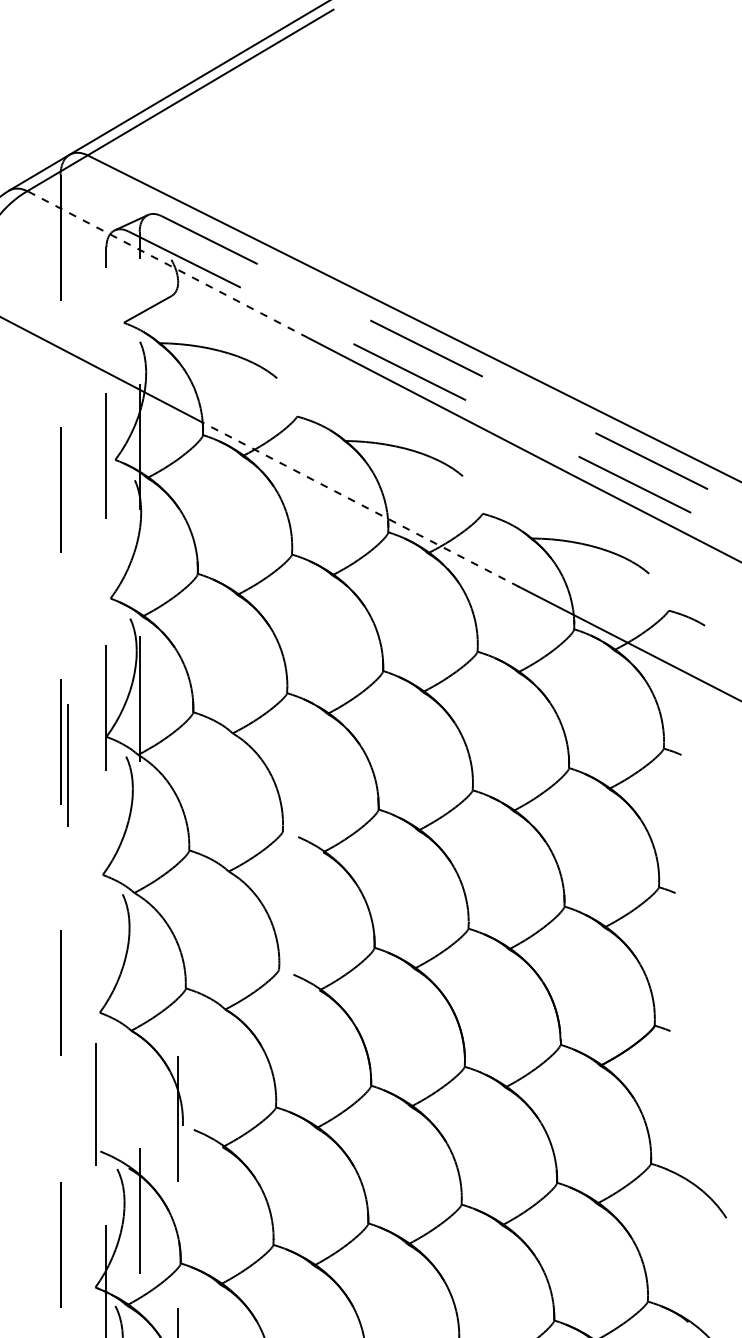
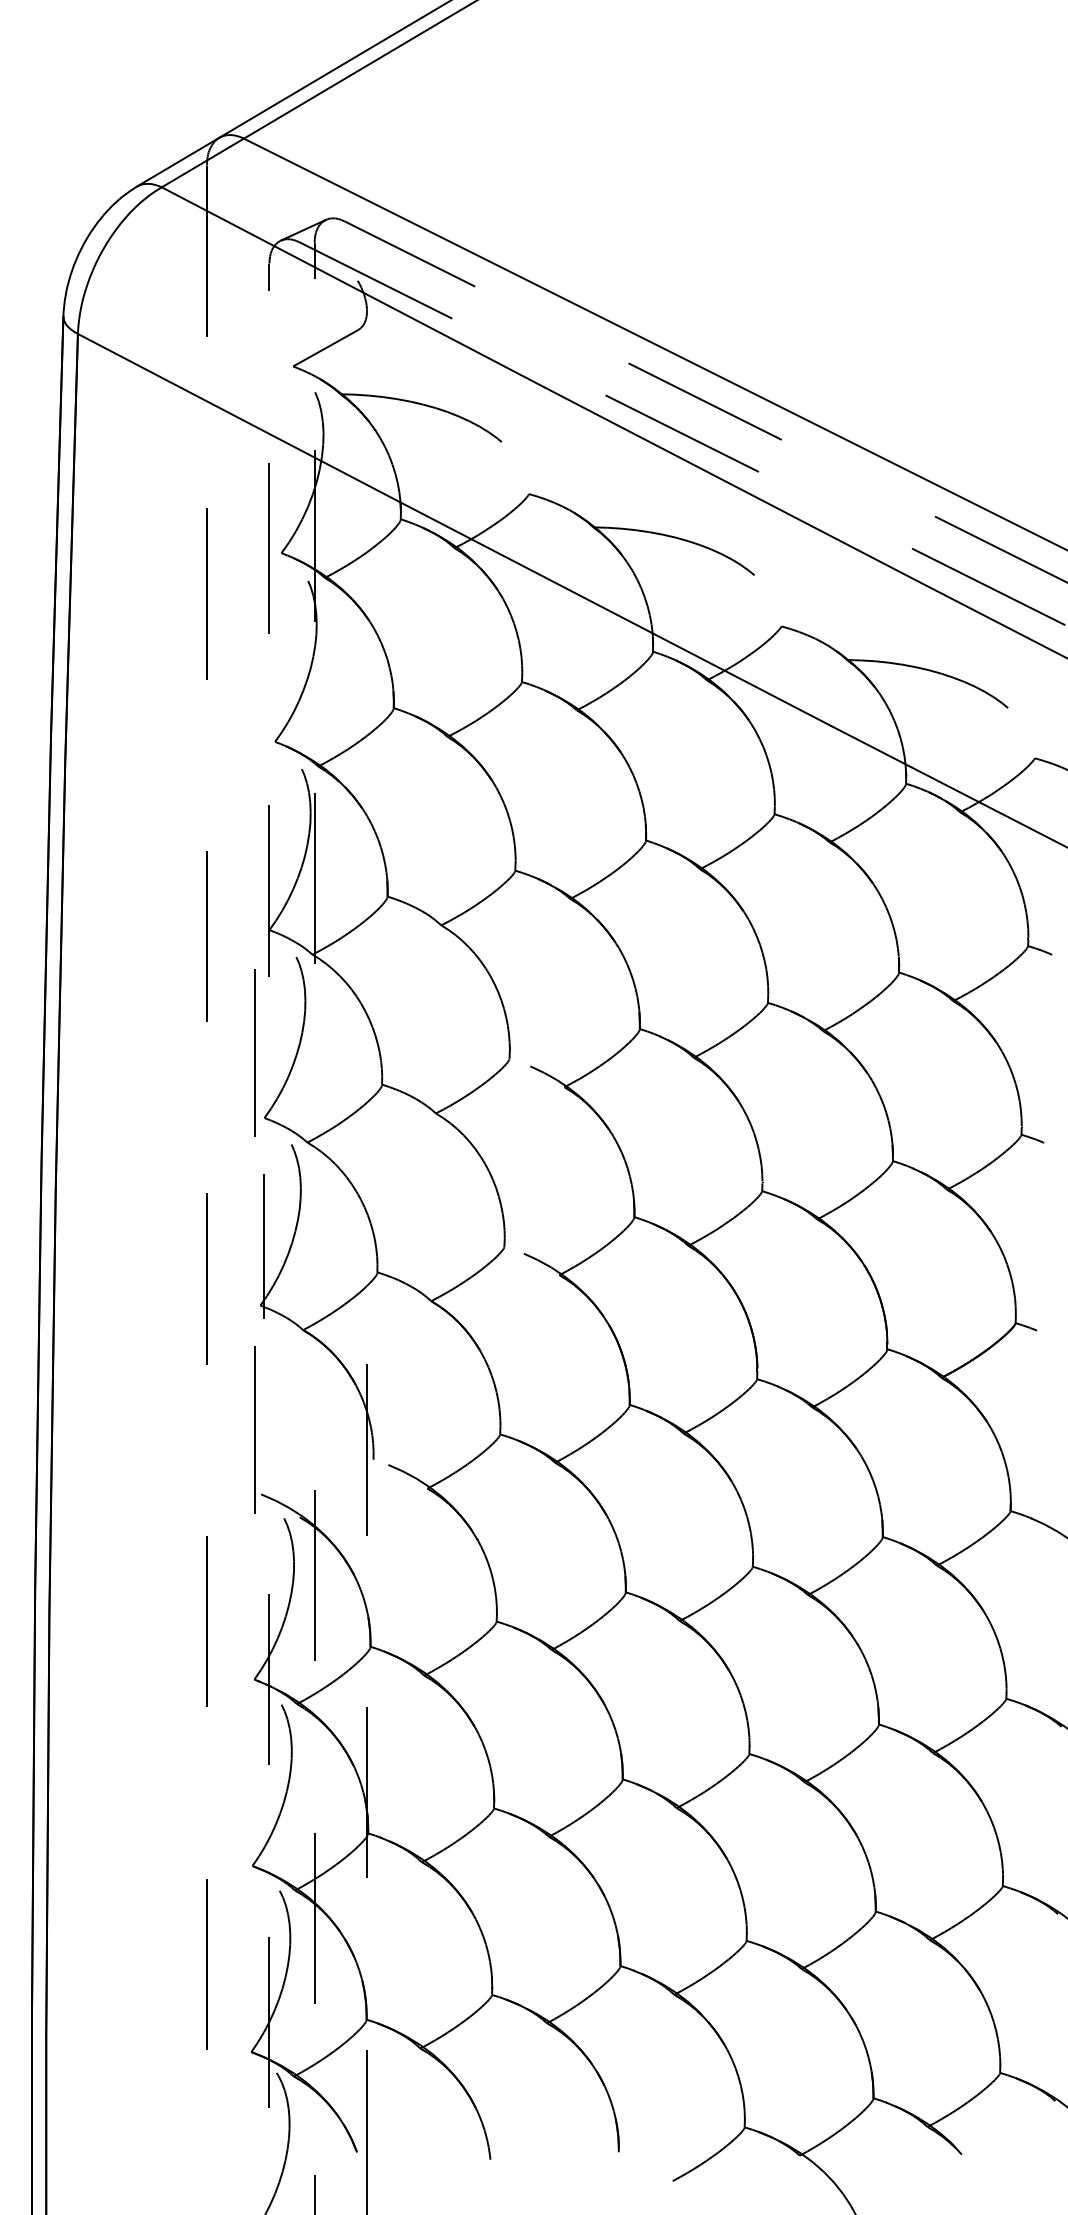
line: (167, 264) -> (352, 287), dashed -> solid
line: (360, 504) -> (615, 613), dashed -> solid
line: (67, 765) -> (254, 1052), moved
line: (102, 968) -> (263, 1245), added

